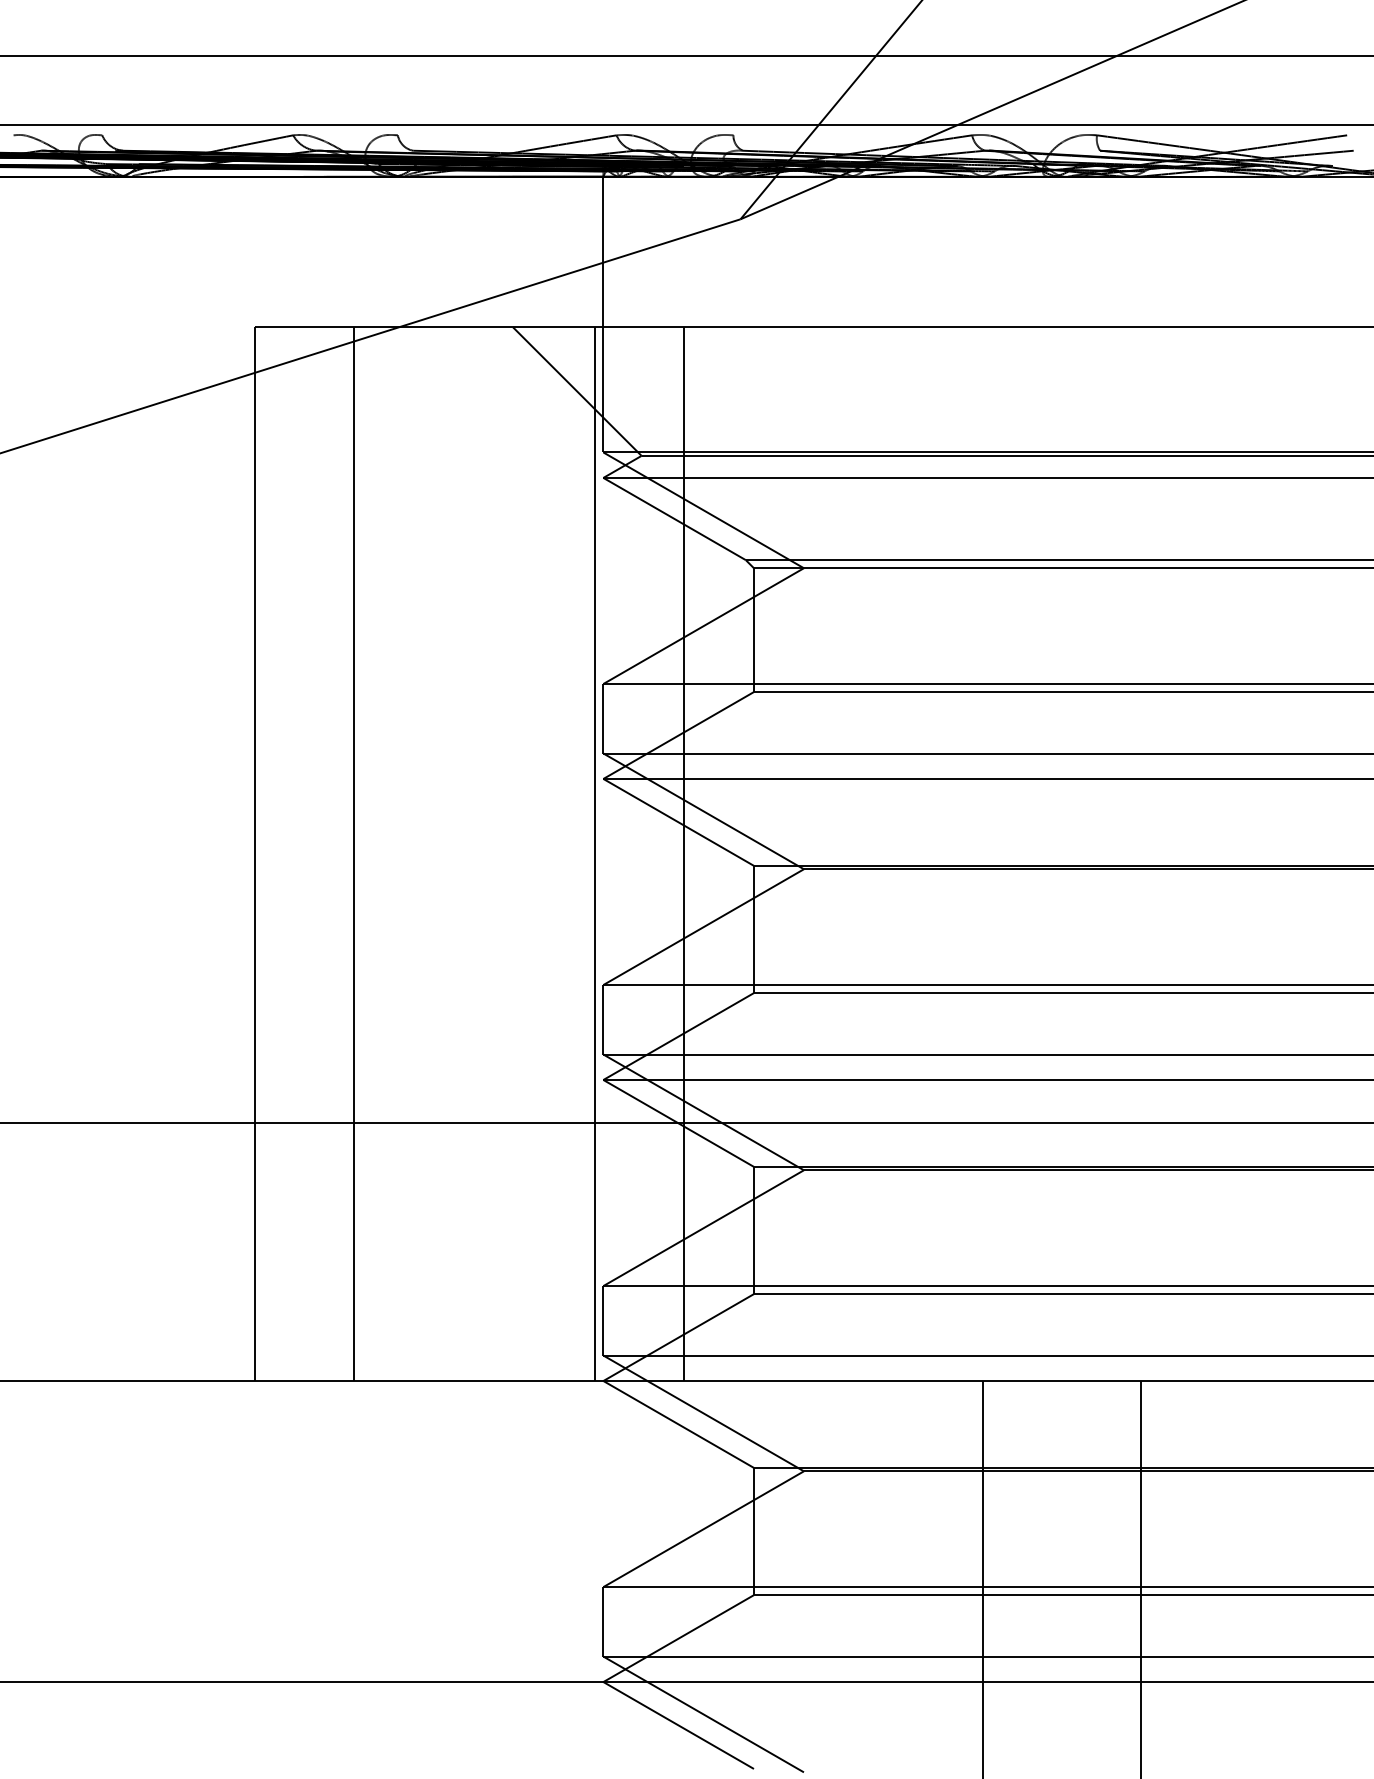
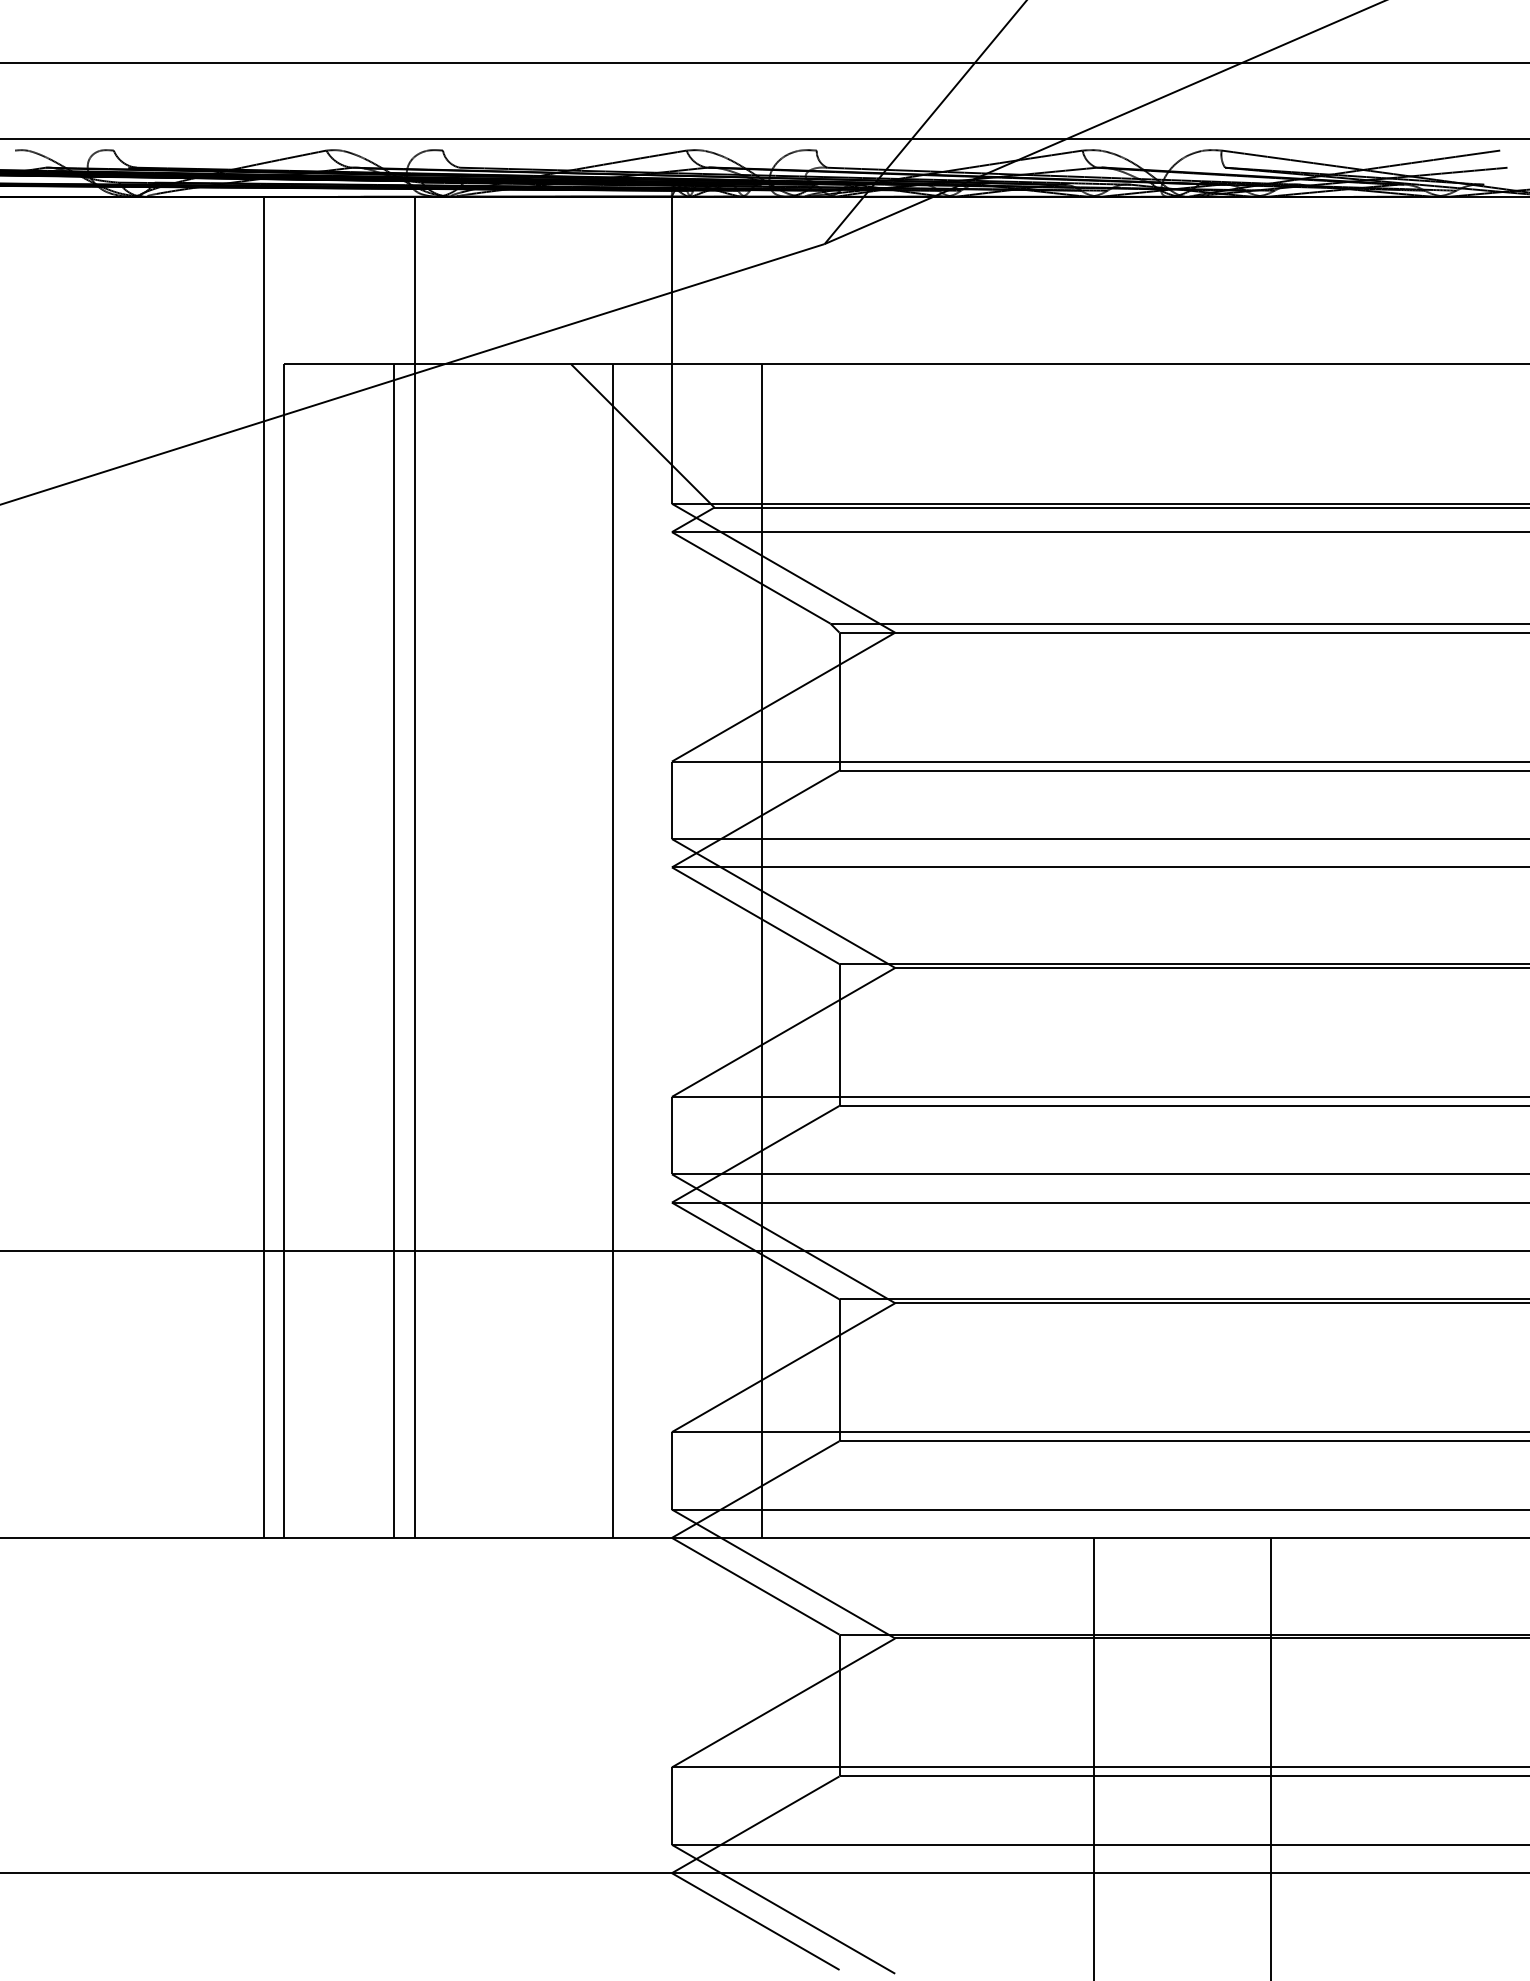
line: (237, 778) -> (264, 866), added
line: (373, 778) -> (415, 866), added
line: (594, 853) -> (613, 950), moved

